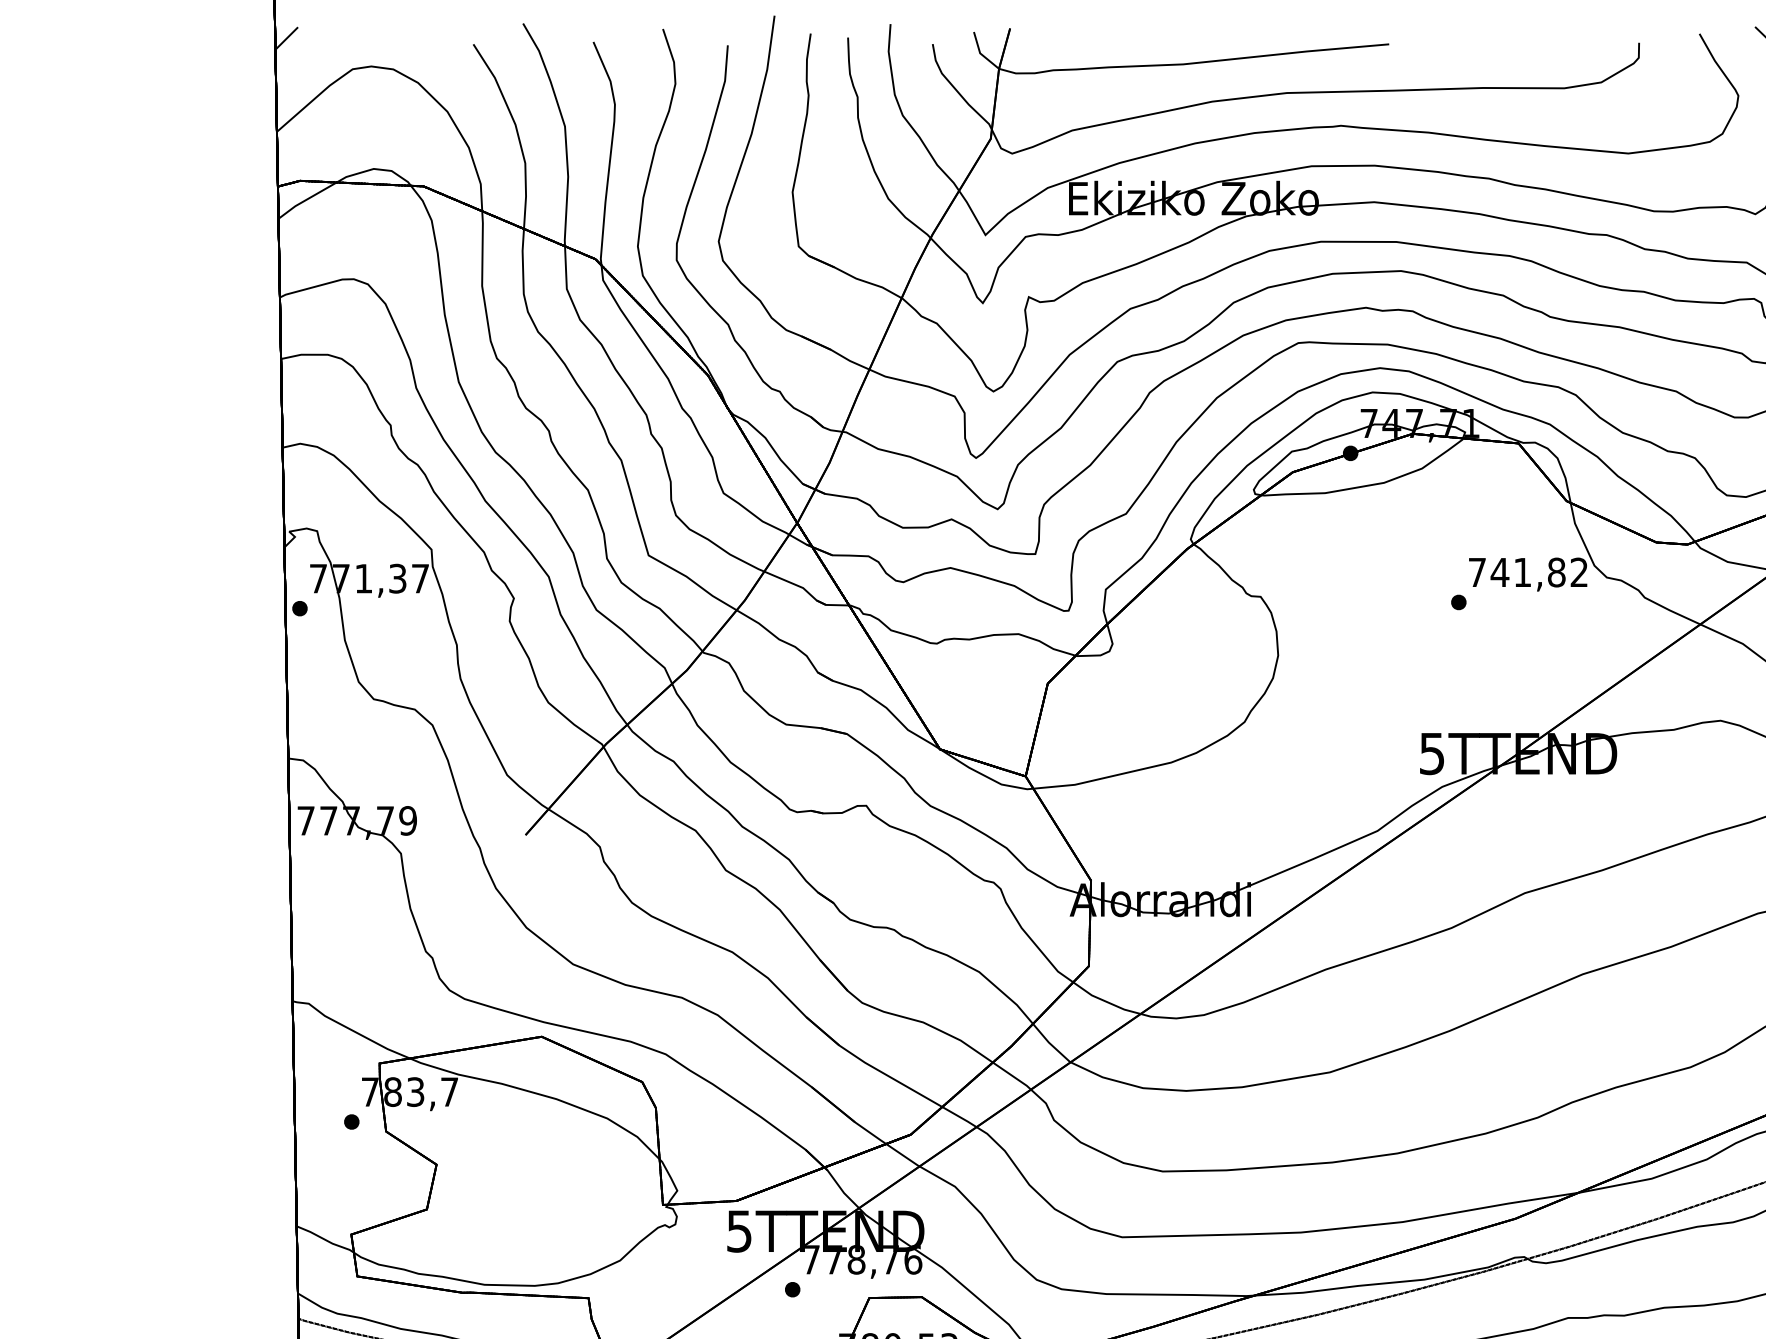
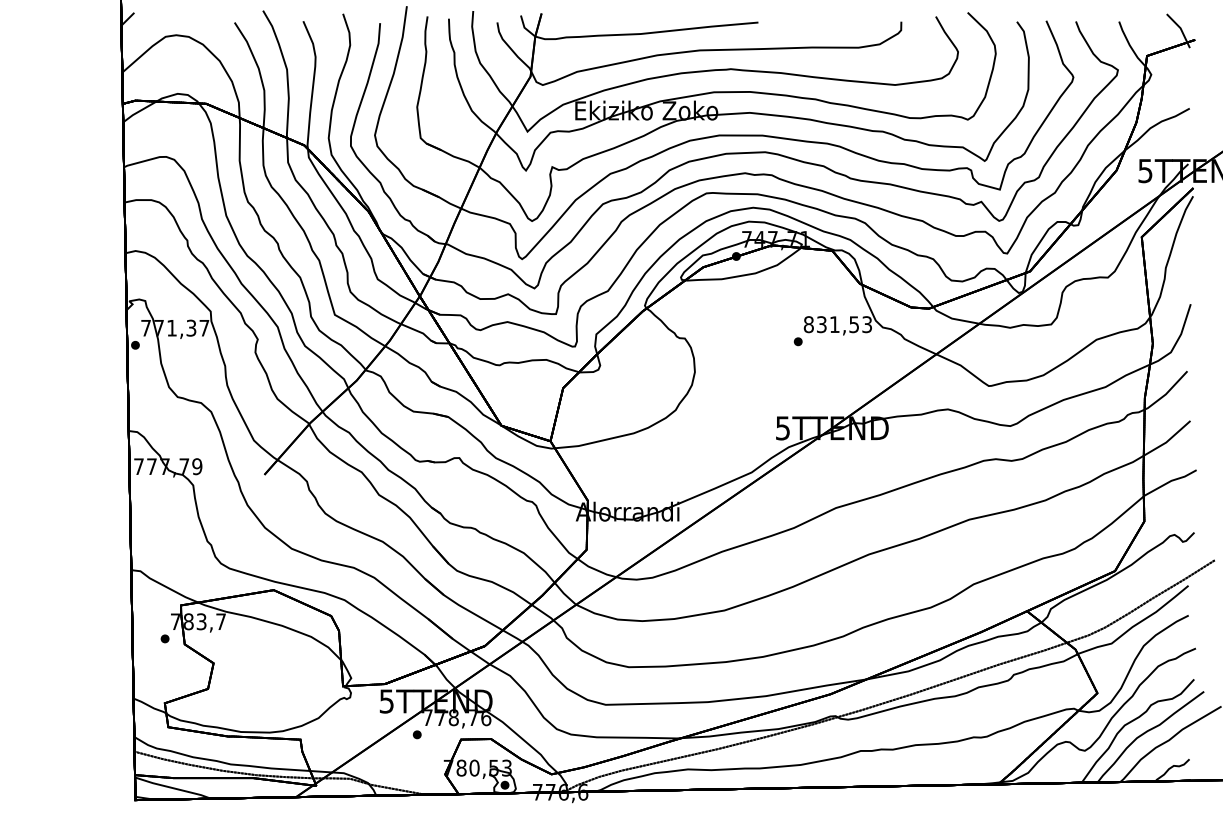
text: (1527, 572) -> (837, 324), 741,82 -> 831,53

